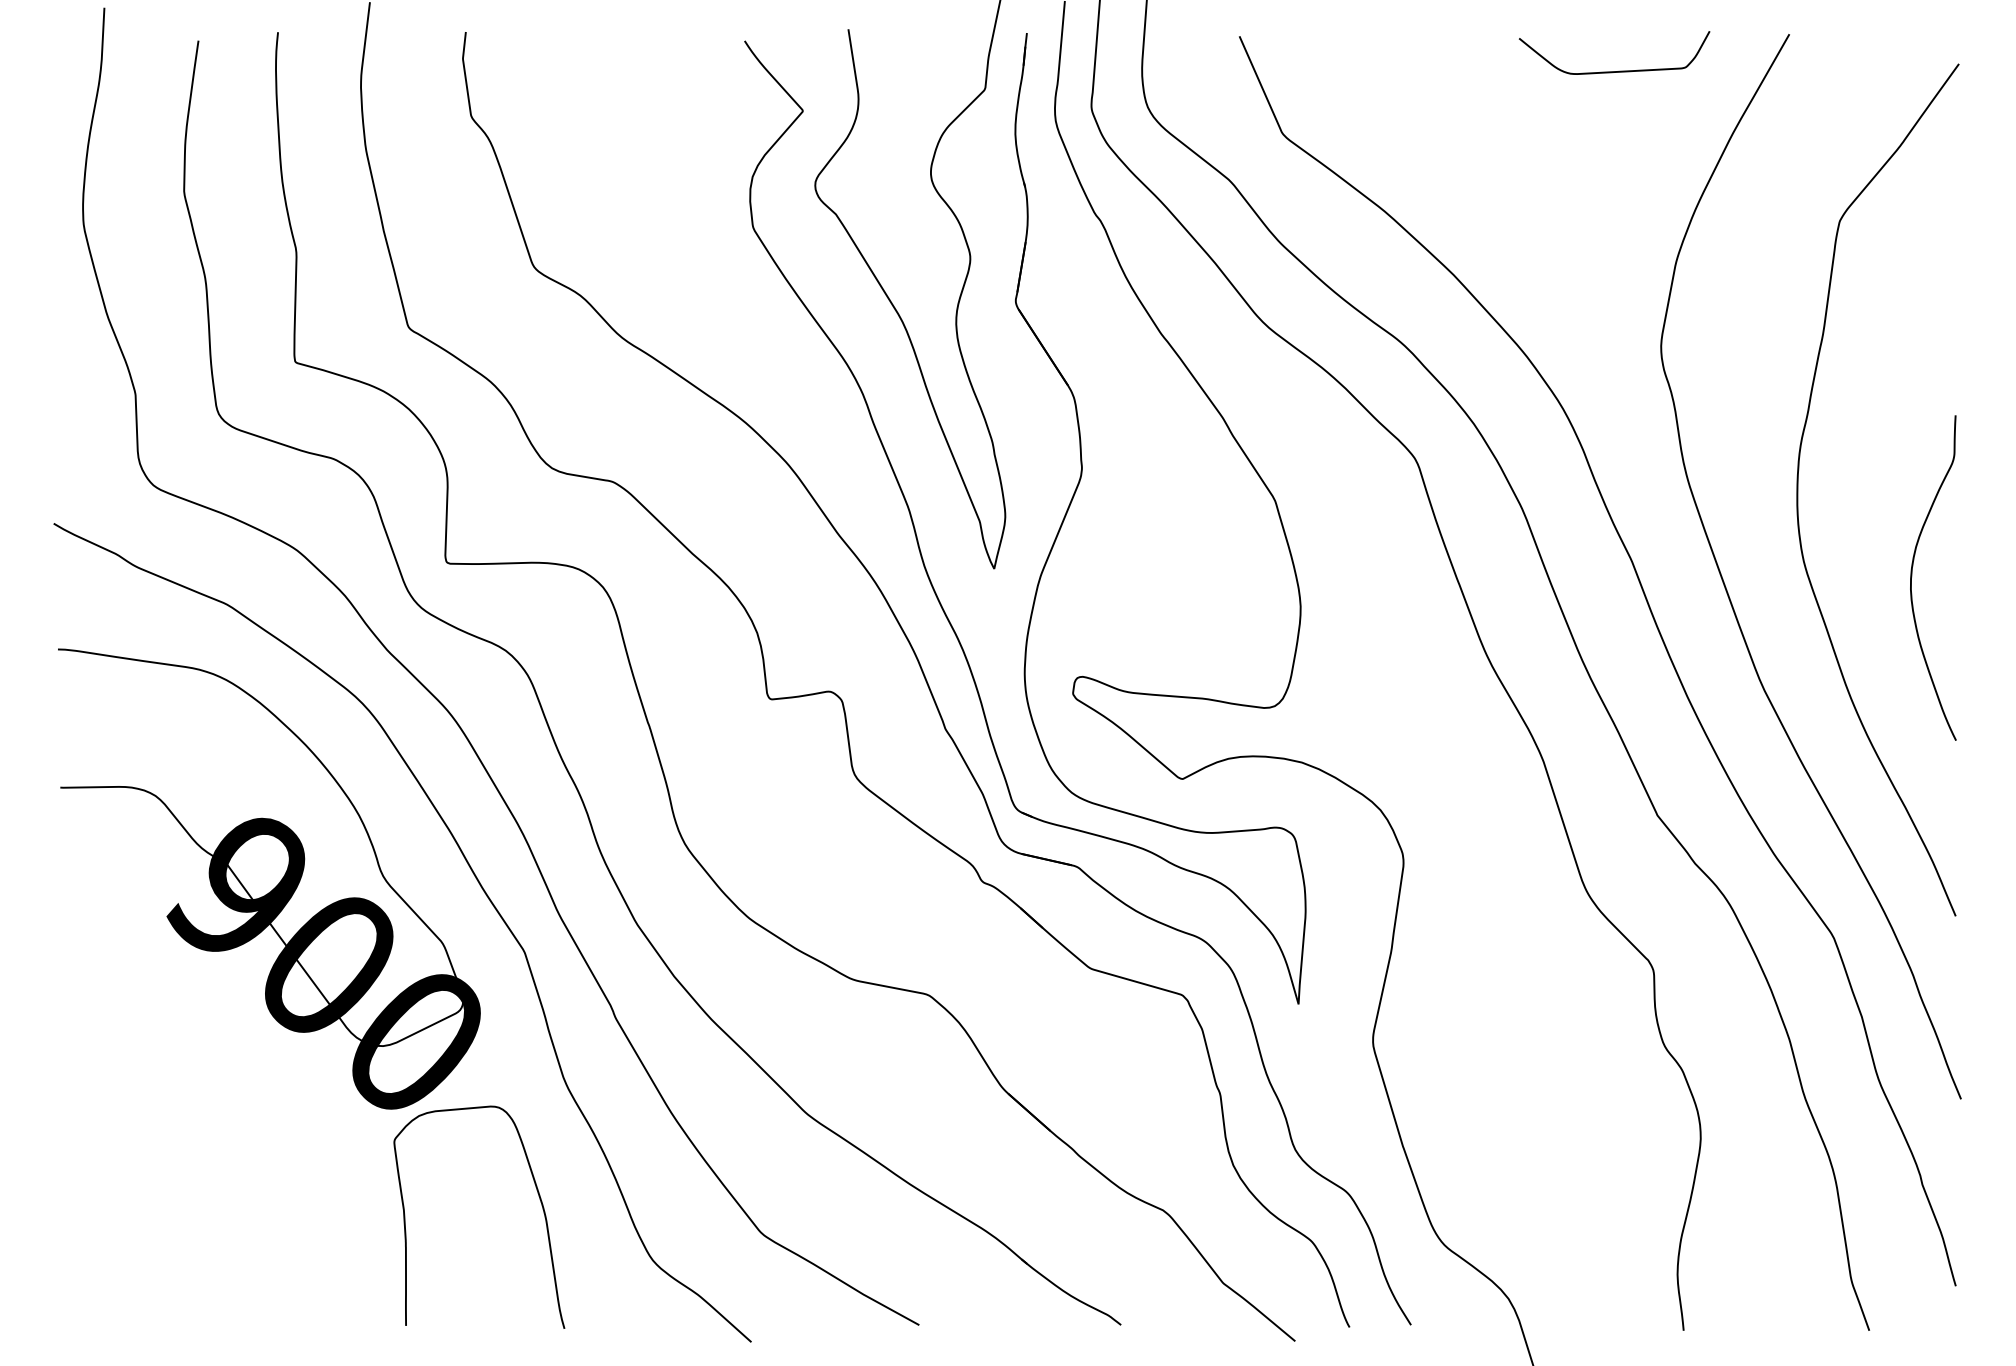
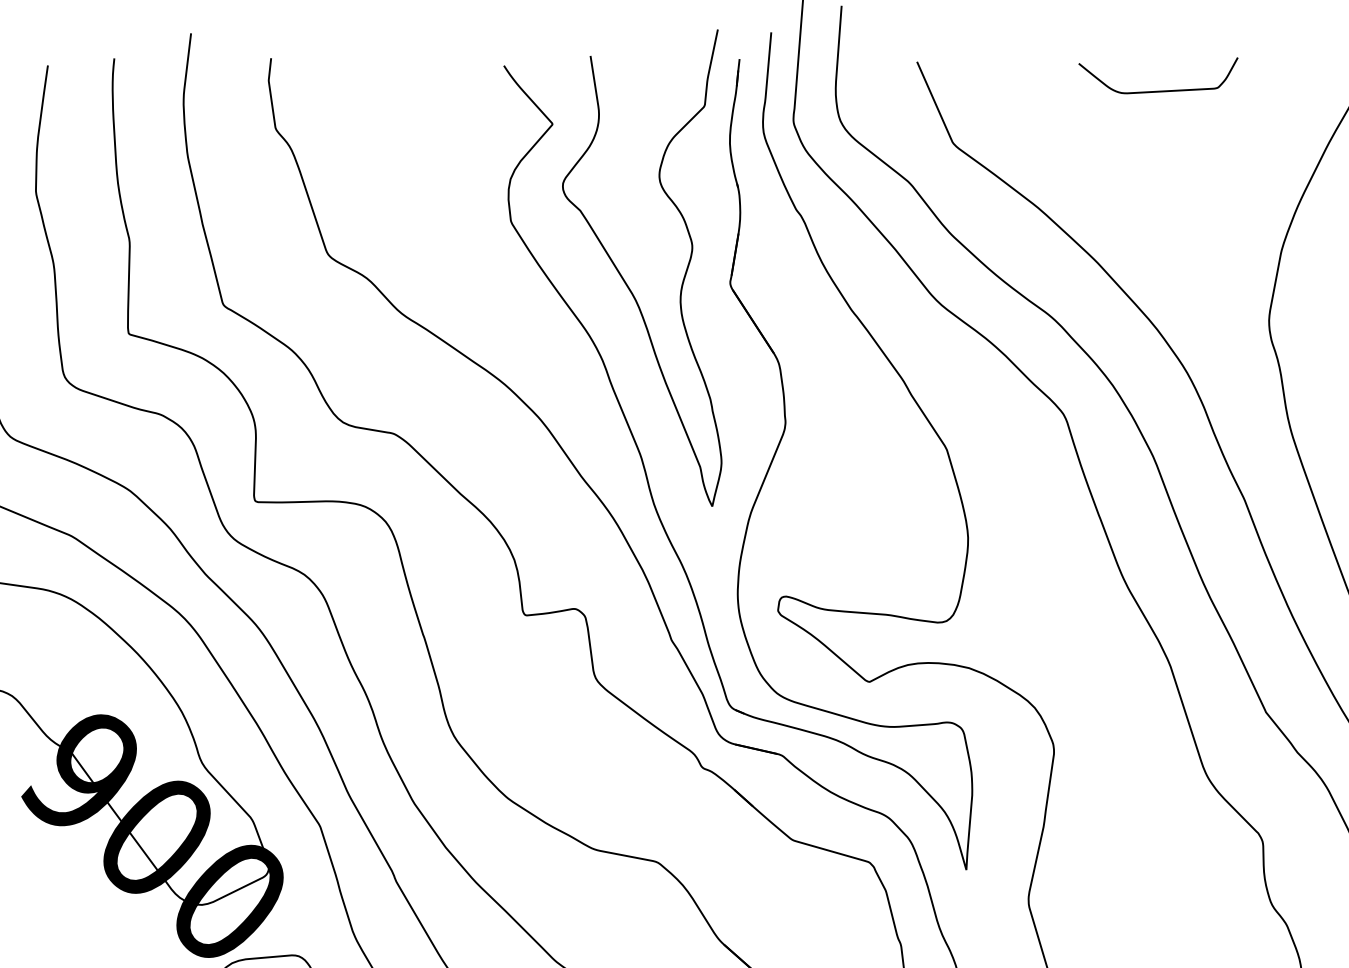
curve: (1619, 70) -> (1162, 90), moved

